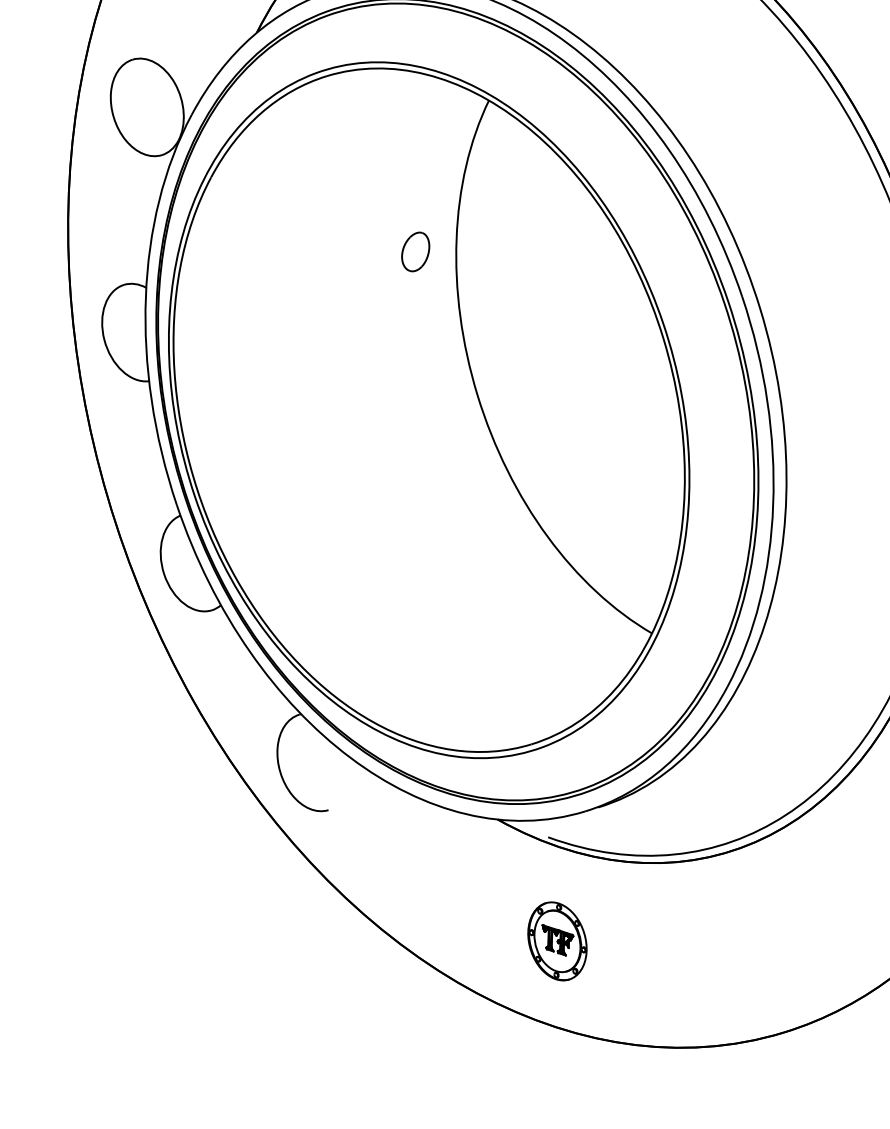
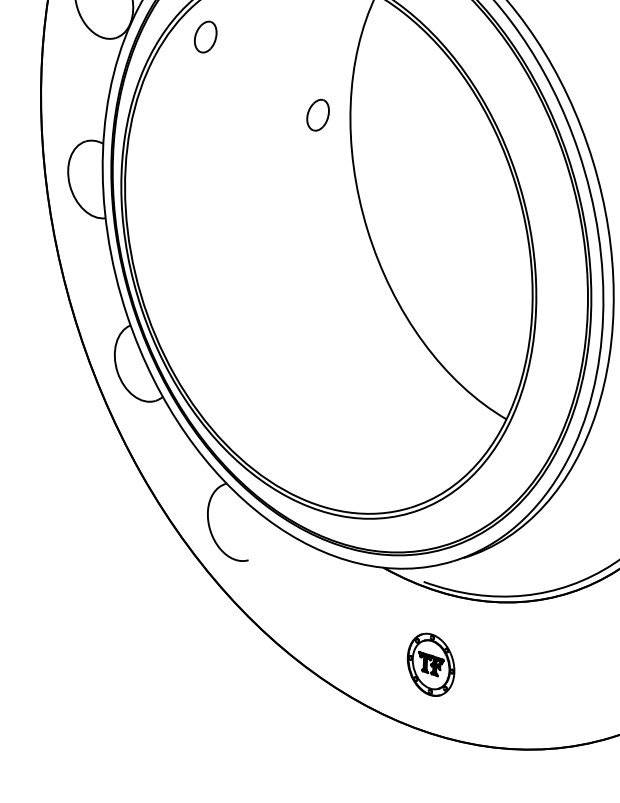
part: (274, 153) -> (205, 36), added

